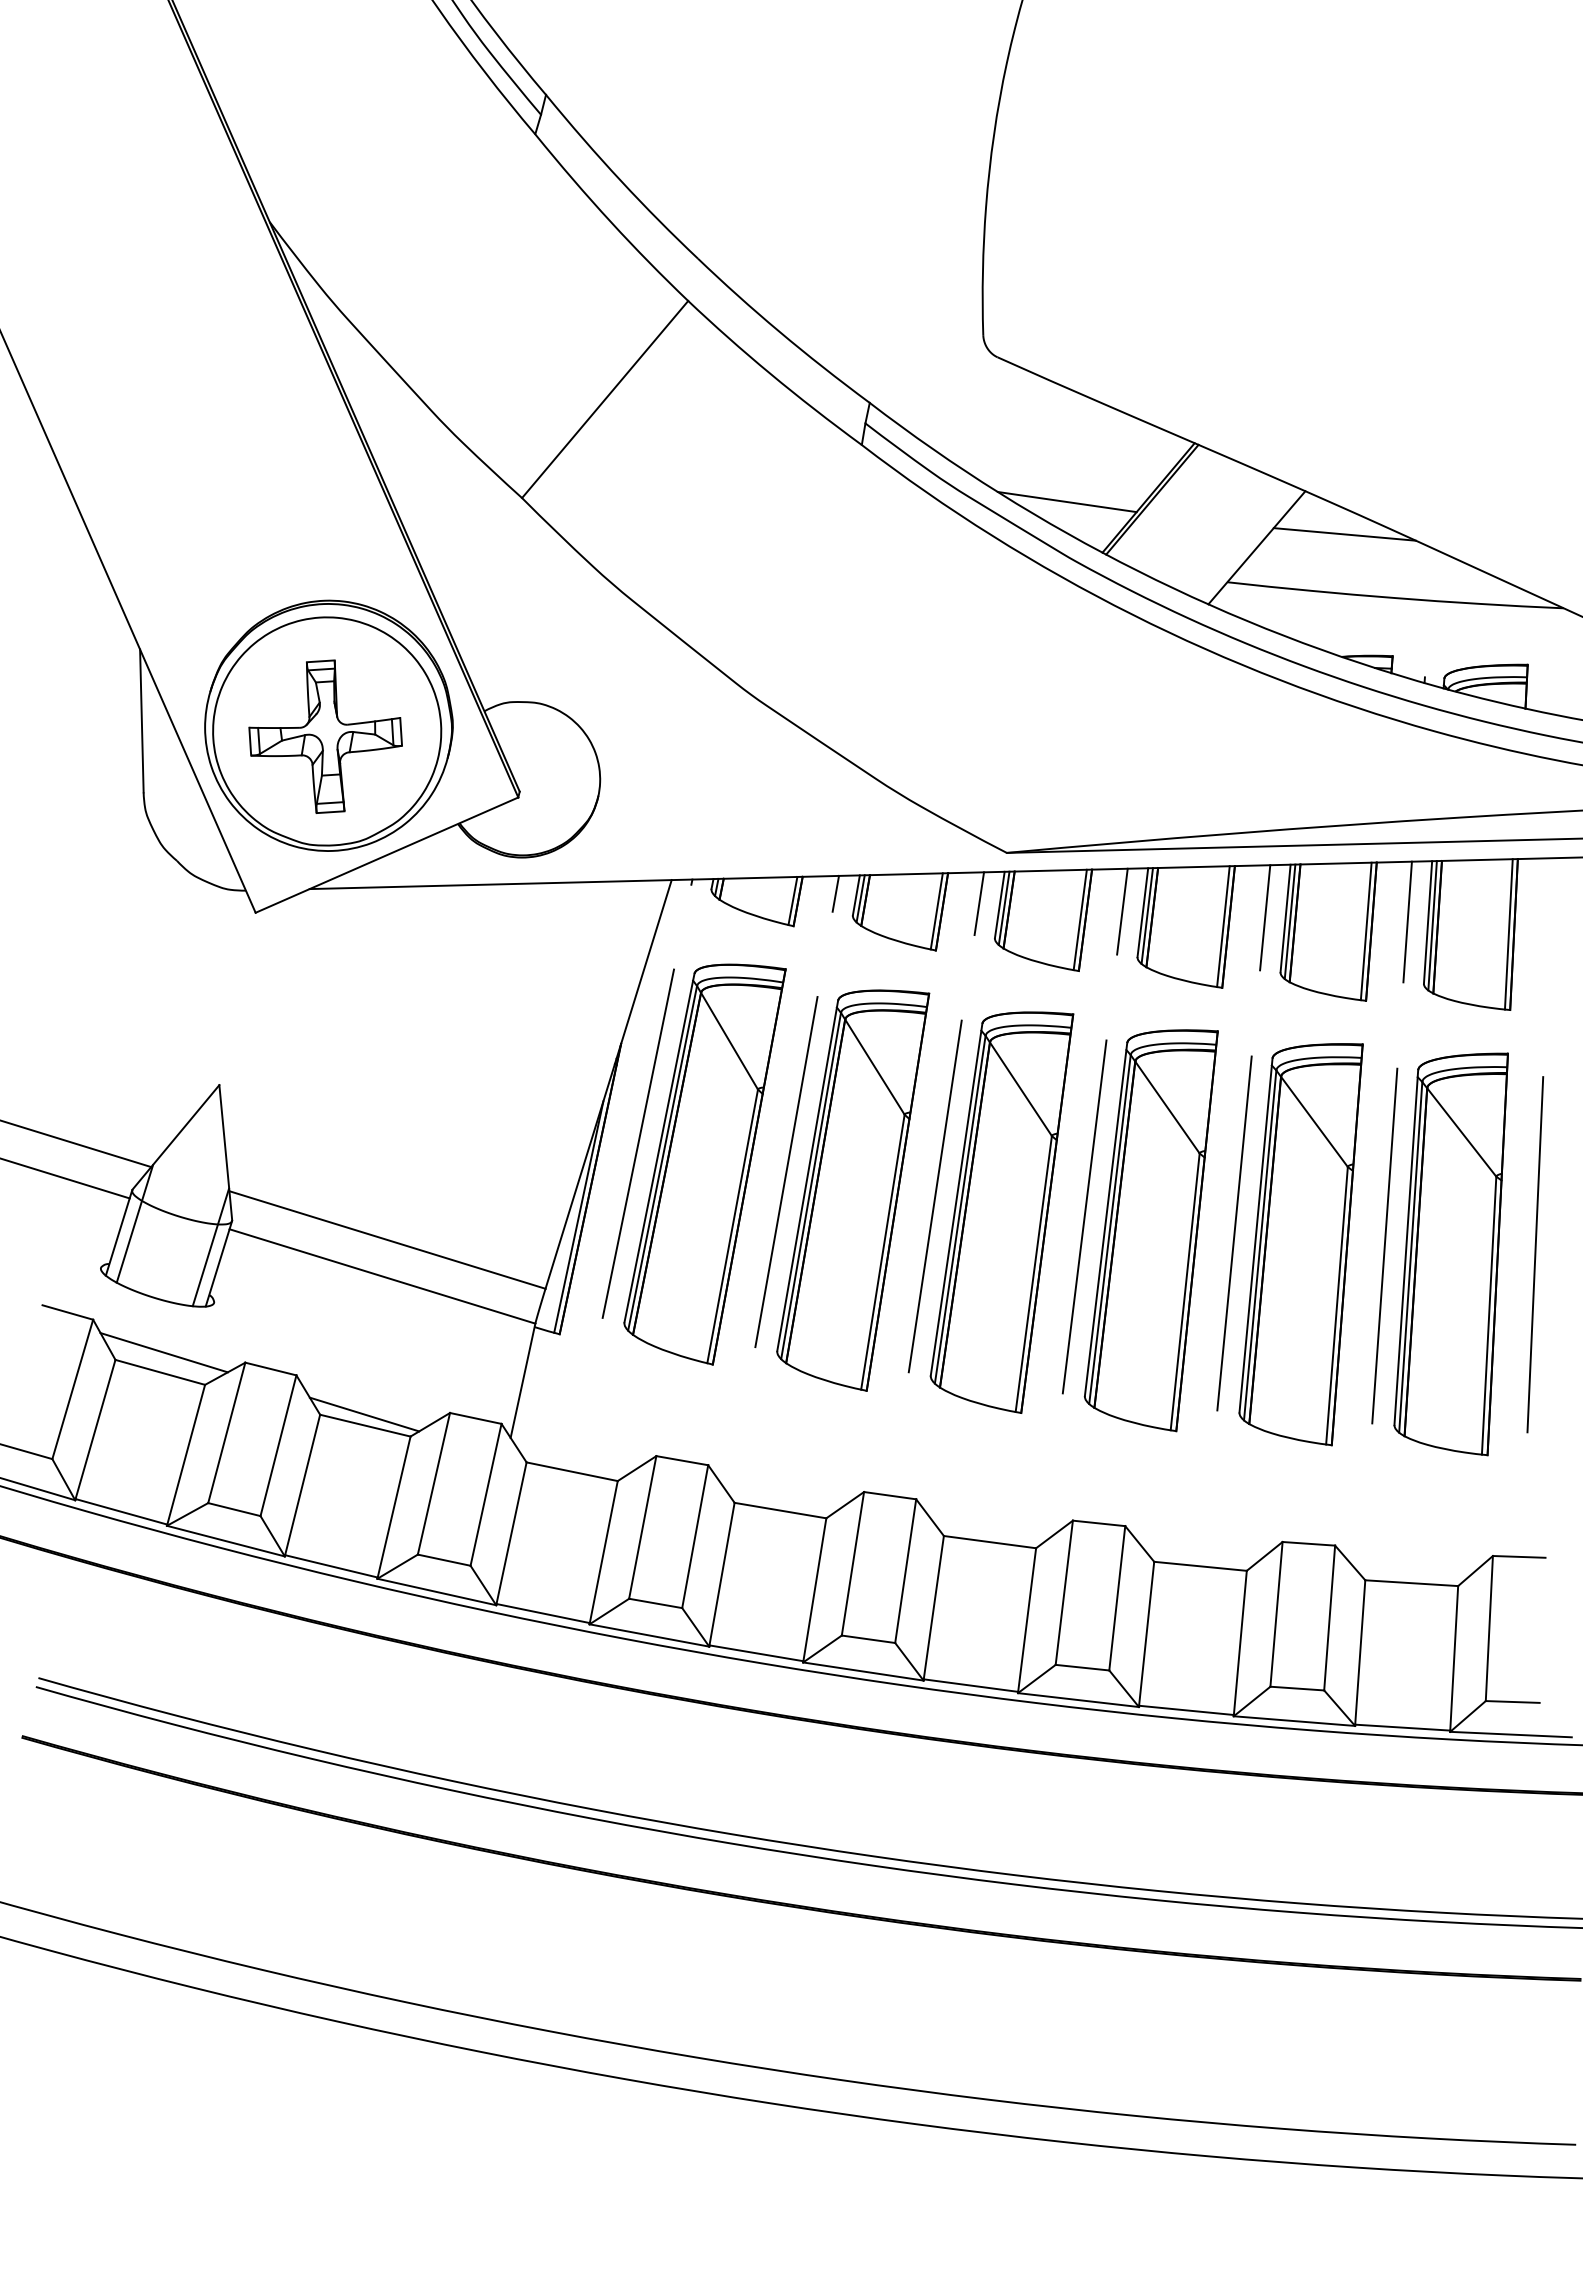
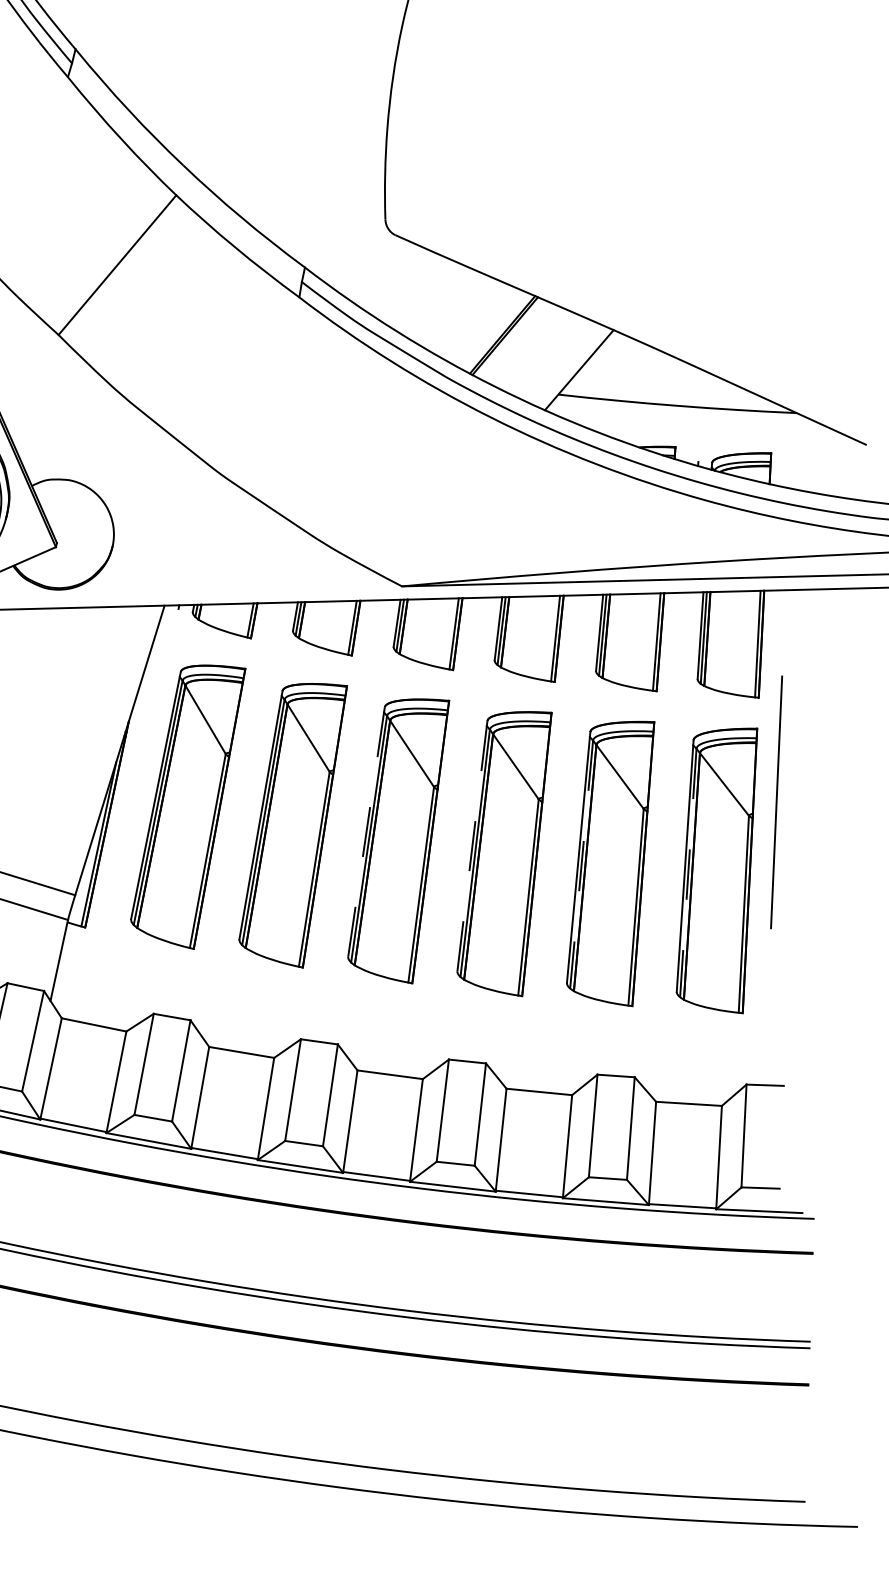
line: (1066, 502) -> (444, 338), removed
line: (1344, 534) -> (641, 360), removed
line: (835, 893) -> (280, 615), removed
line: (979, 903) -> (382, 622), removed
line: (1122, 911) -> (484, 627), removed
line: (1265, 917) -> (585, 632), removed
line: (1407, 921) -> (686, 635), removed
line: (638, 1143) -> (141, 792), removed
line: (786, 1172) -> (245, 812), removed
line: (934, 1196) -> (350, 829), removed
line: (956, 1199) -> (366, 832), solid -> dashed
line: (1084, 1216) -> (457, 844), removed
line: (1106, 1219) -> (472, 846), solid -> dashed
line: (1234, 1233) -> (563, 856), removed
line: (1260, 1245) -> (581, 864), solid -> dashed
line: (1384, 1245) -> (669, 864), removed
line: (1535, 1254) -> (776, 802), moved
line: (1410, 1257) -> (688, 873), solid -> dashed

